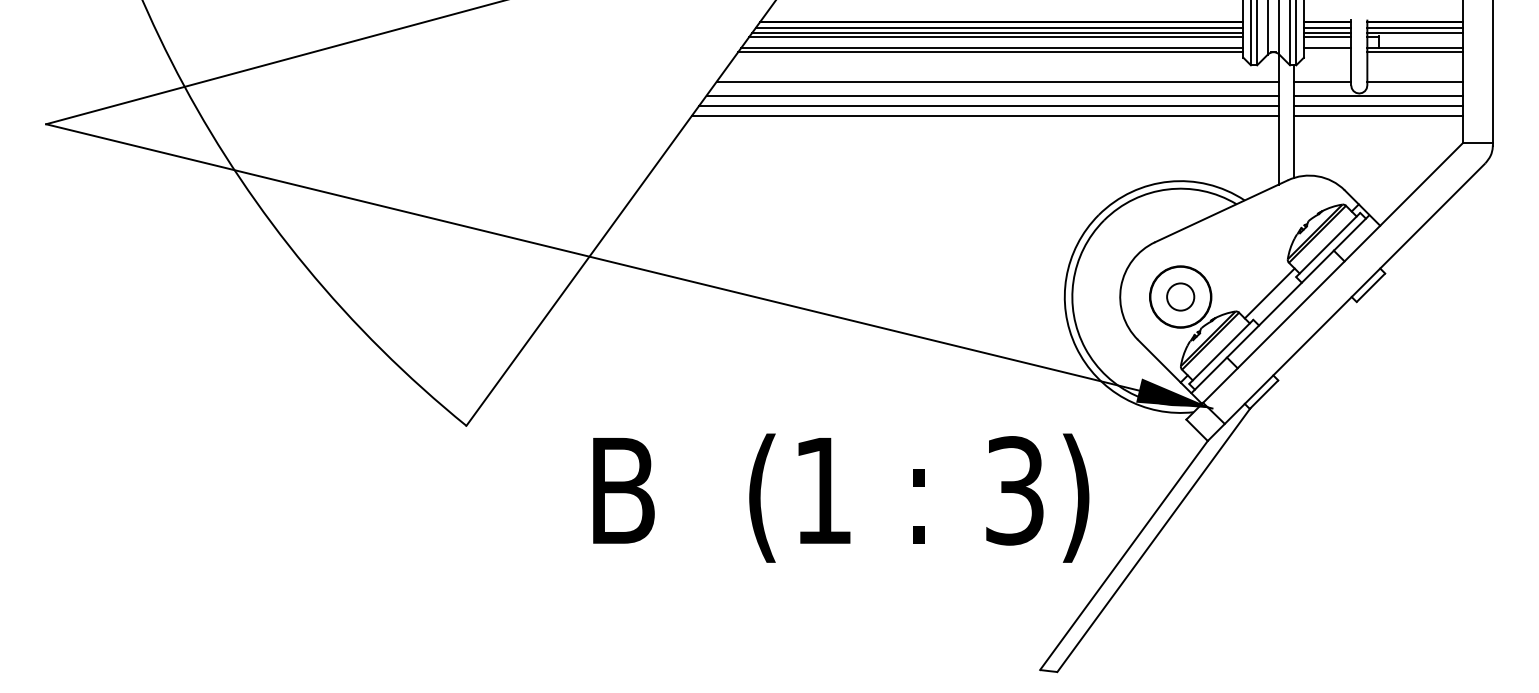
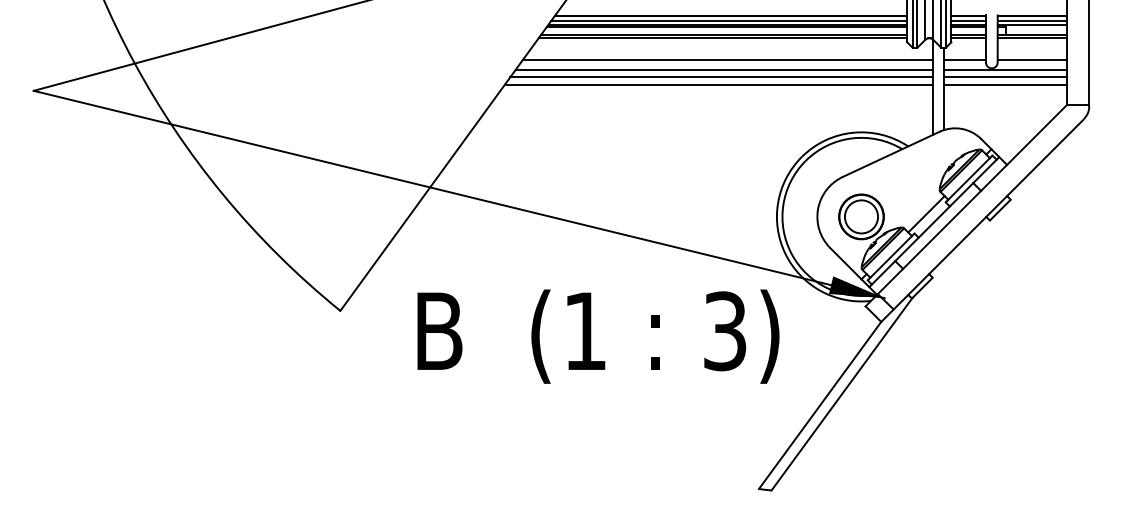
line: (1327, 52) -> (968, 38), added
circle: (1180, 296) -> (861, 216), size x1.67
text: (841, 497) -> (598, 336), moved

